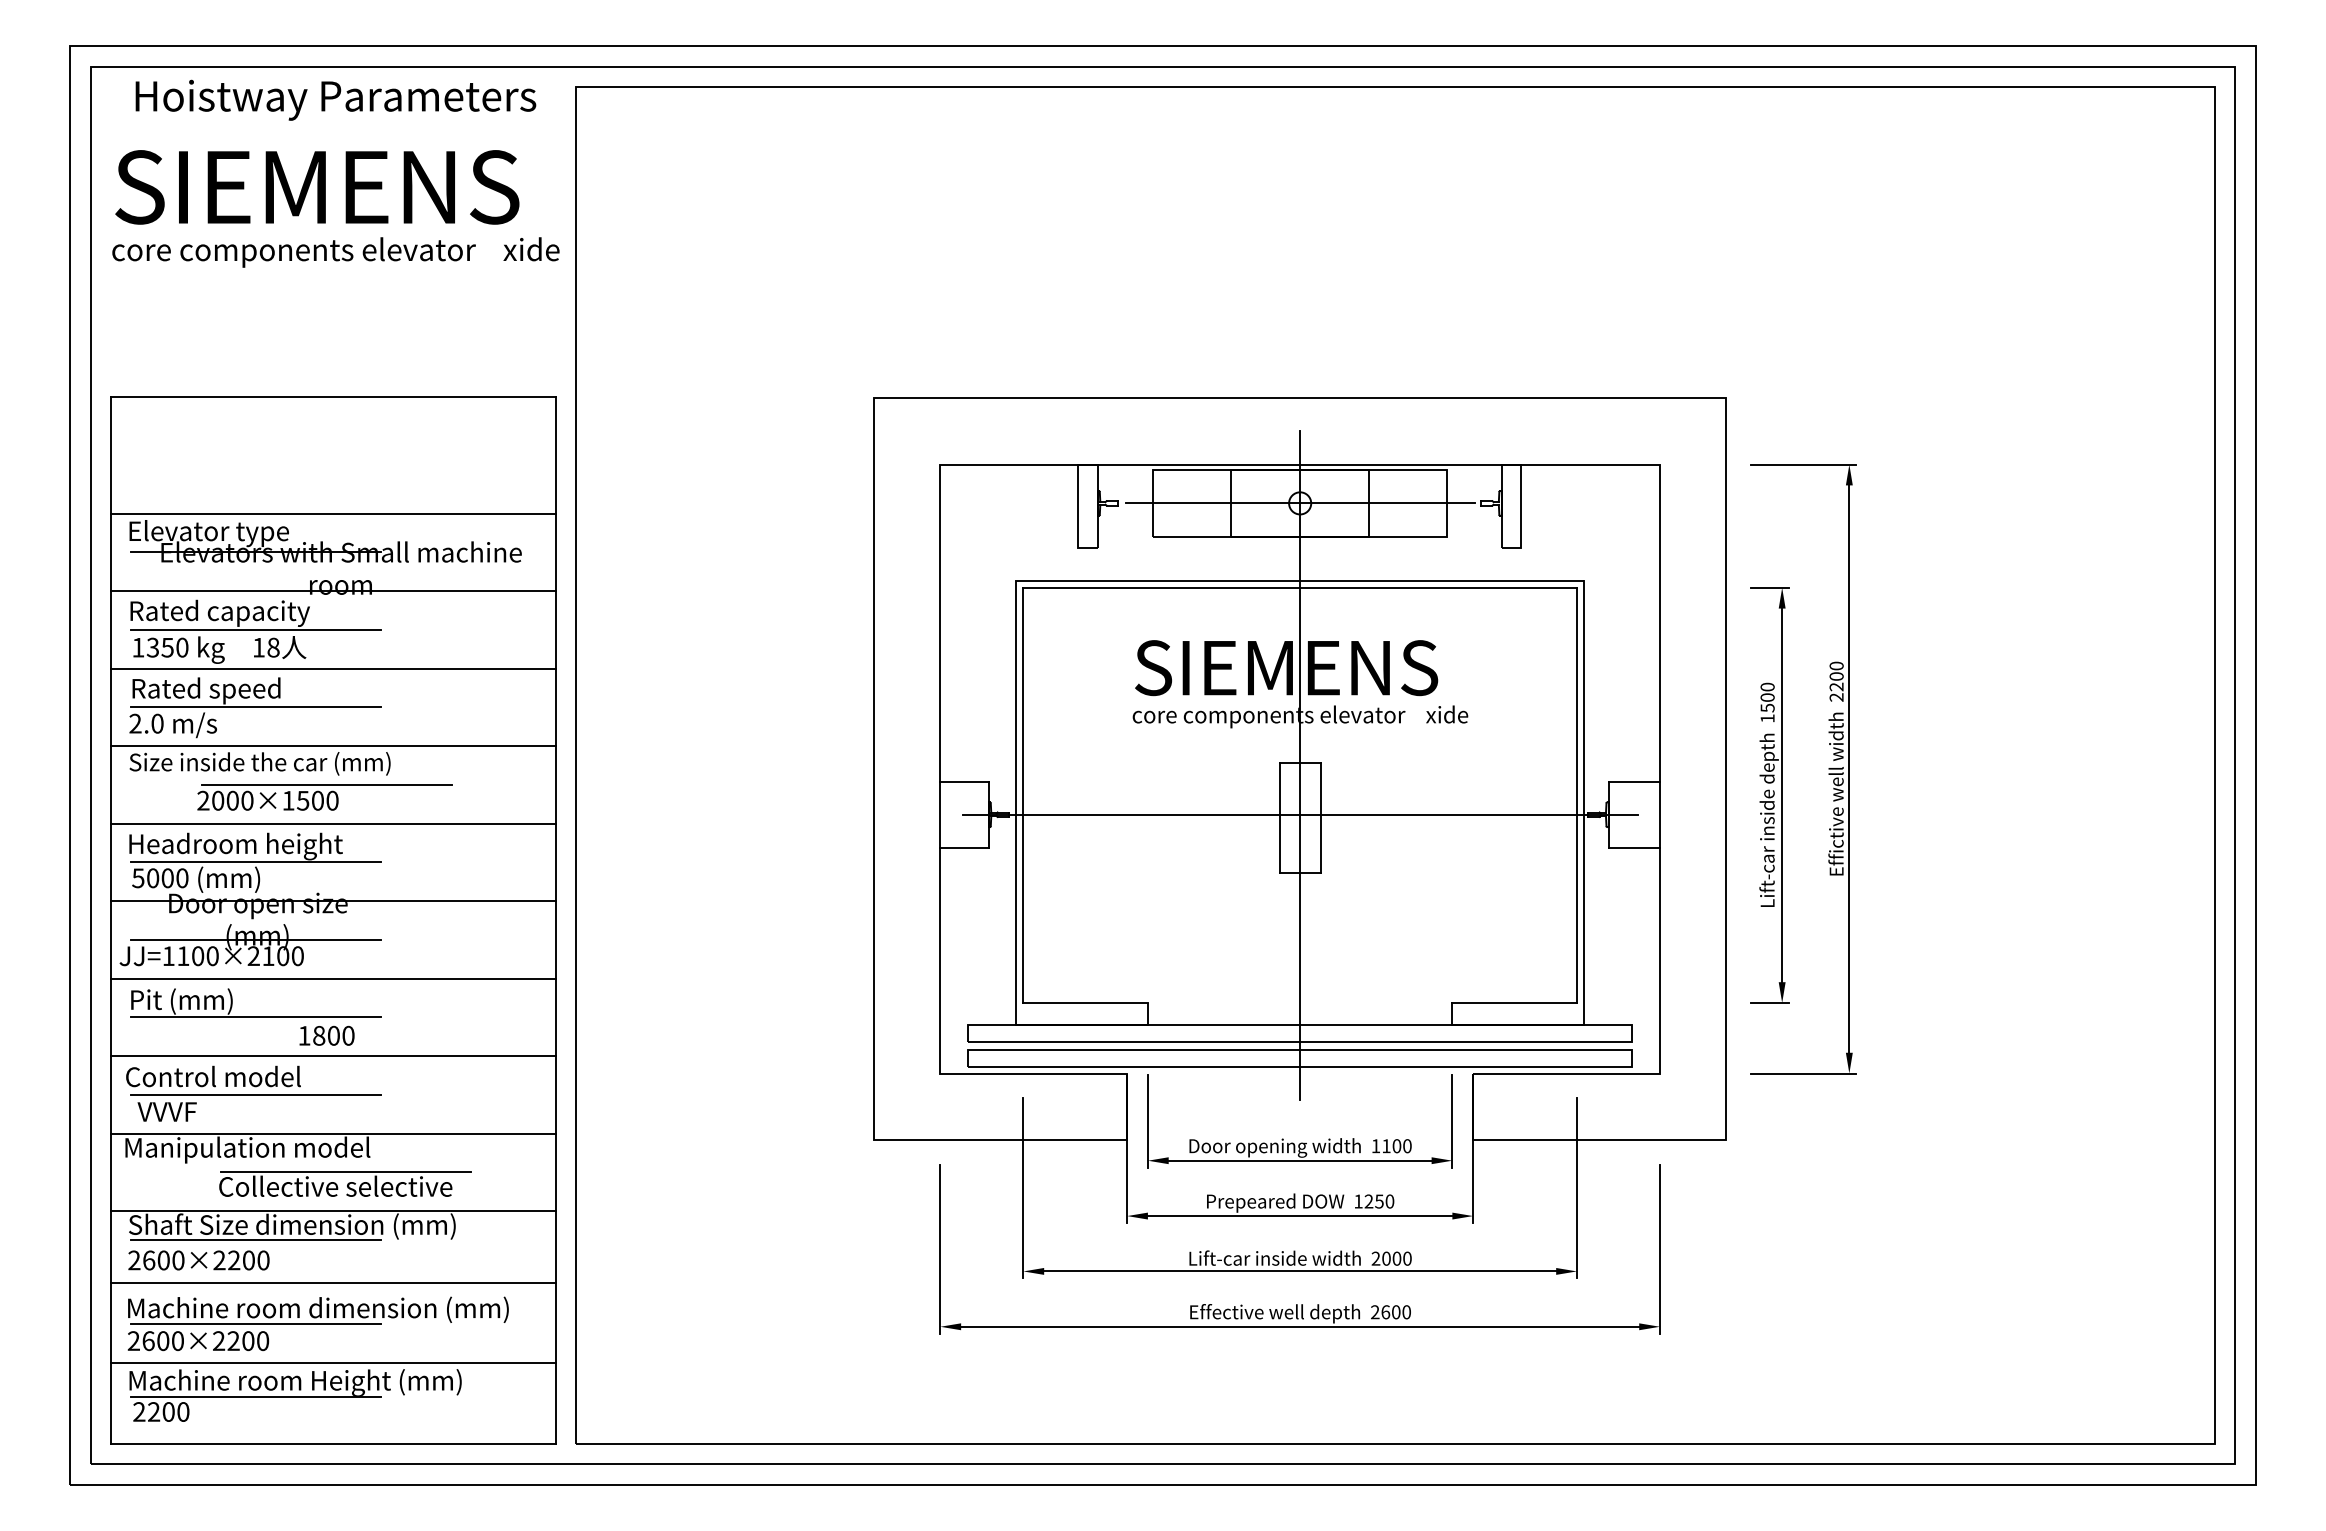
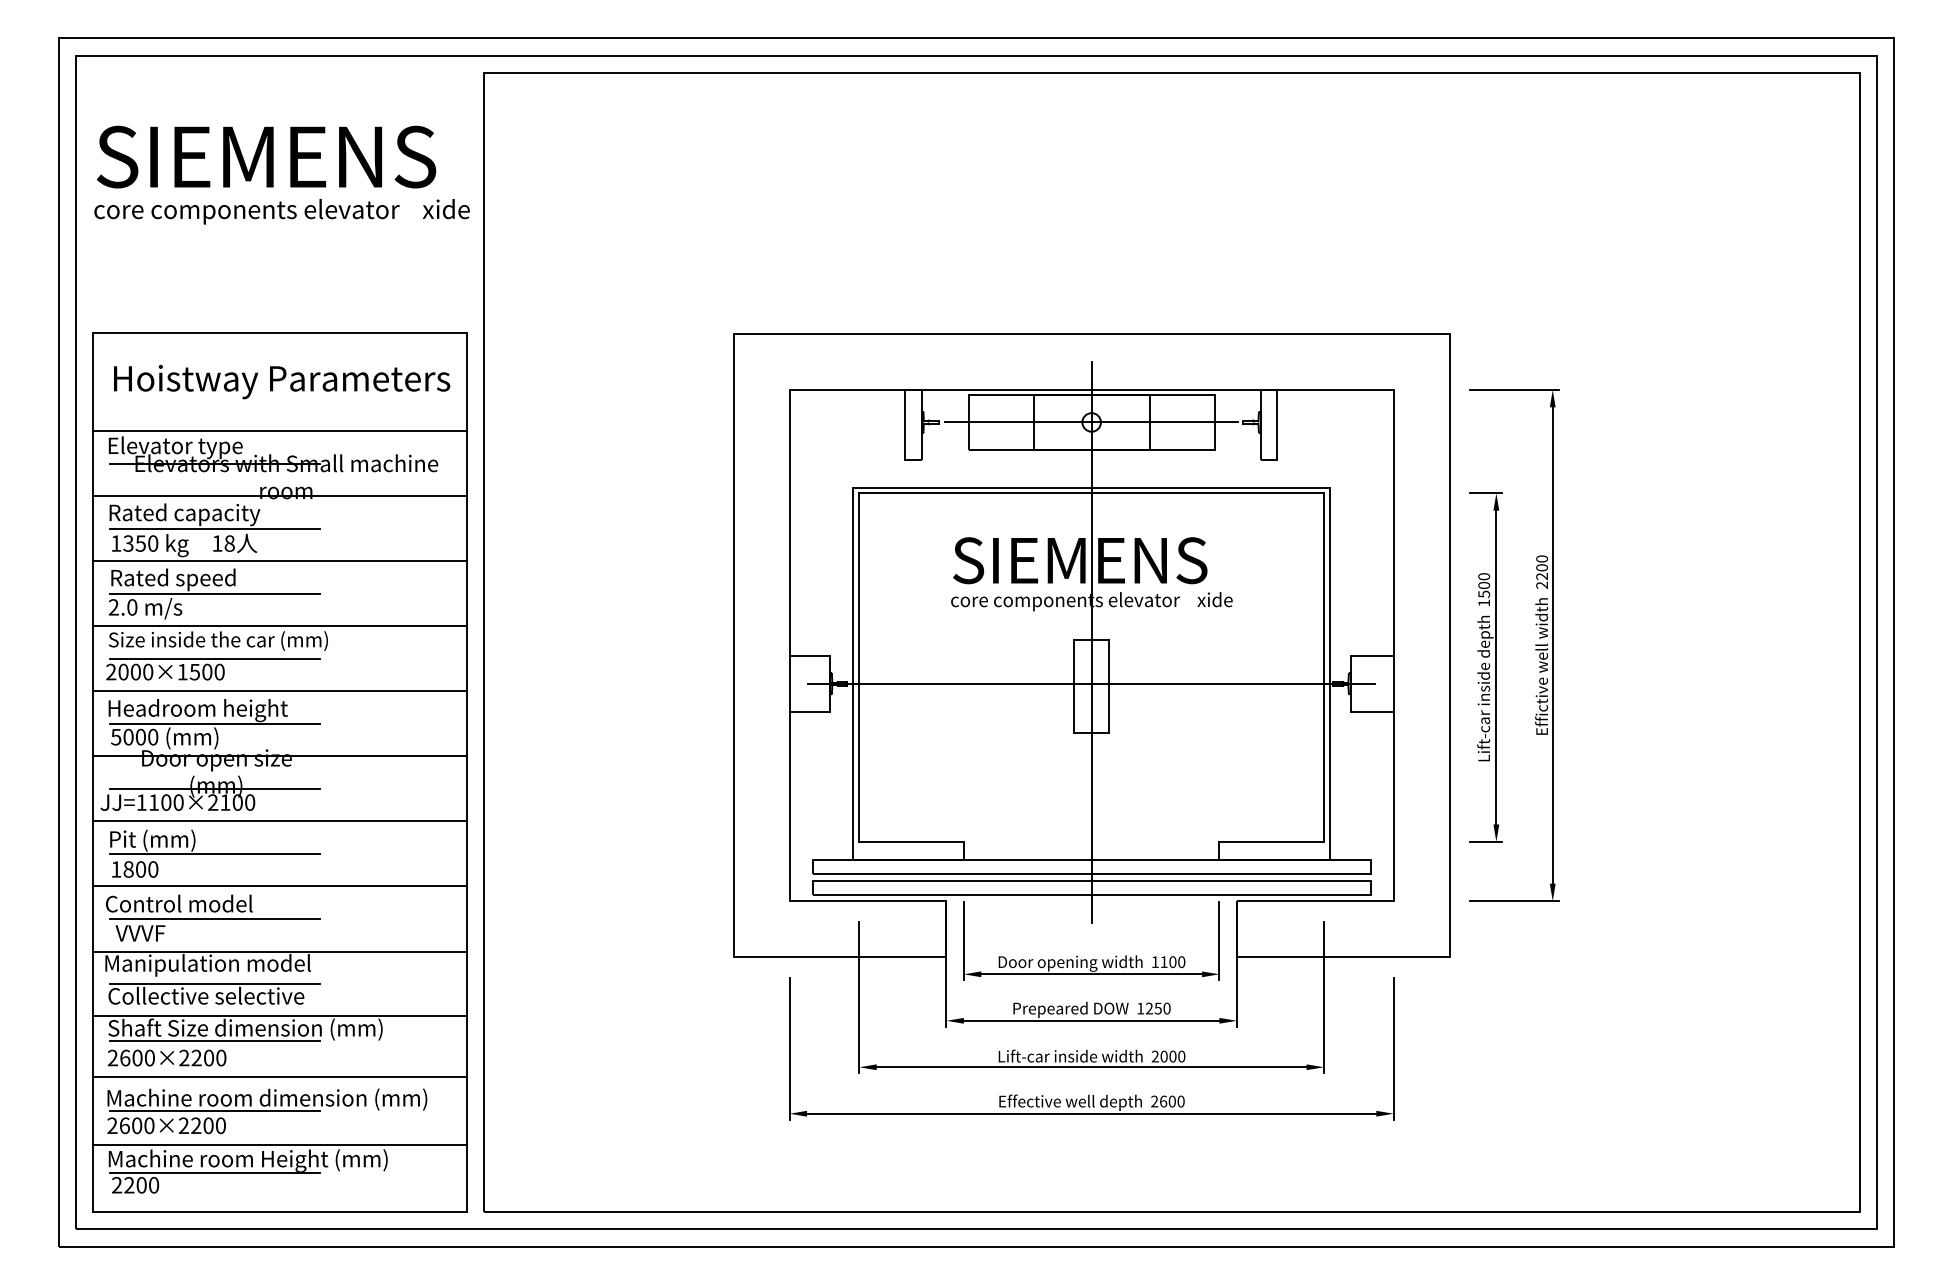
text: (335, 99) -> (281, 381), moved
part: (324, 797) -> (212, 669), moved
text: (326, 1035) -> (134, 869), moved
part: (345, 1183) -> (214, 993), moved

